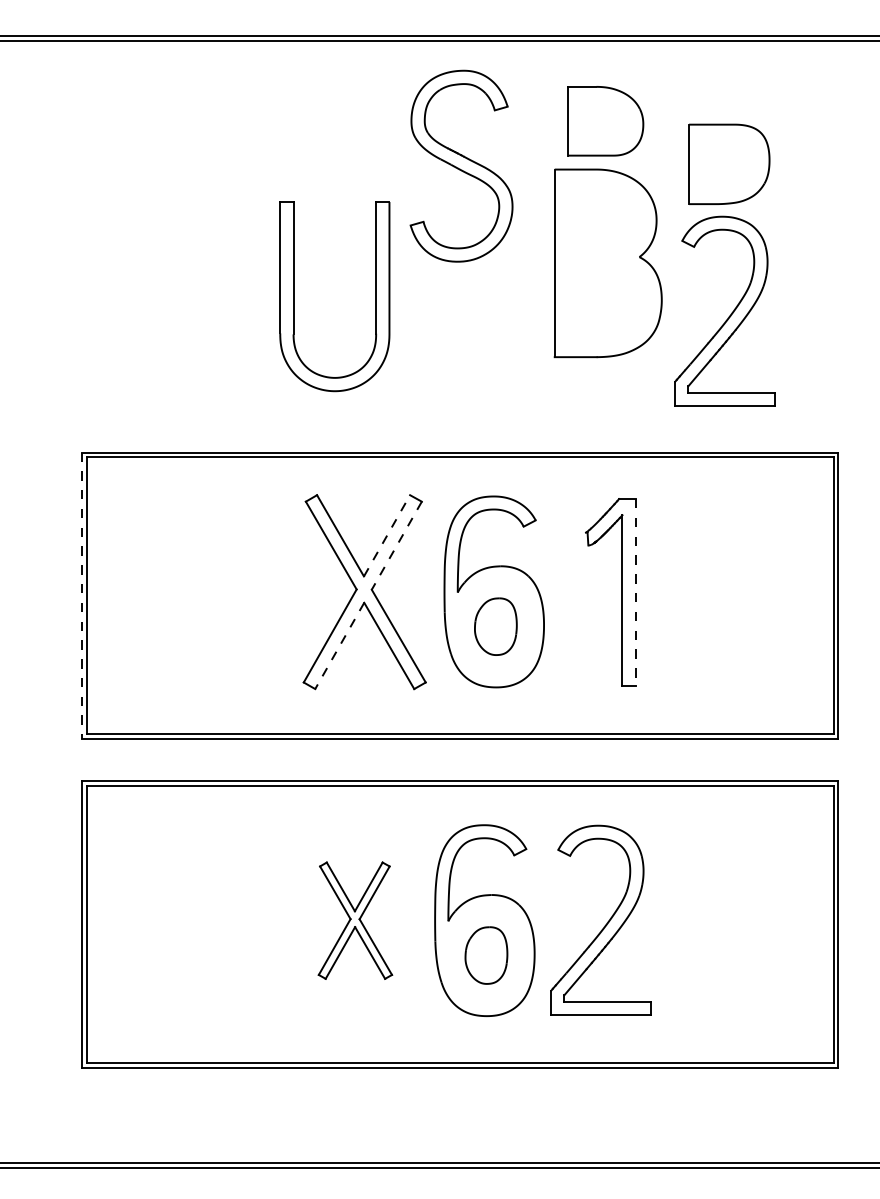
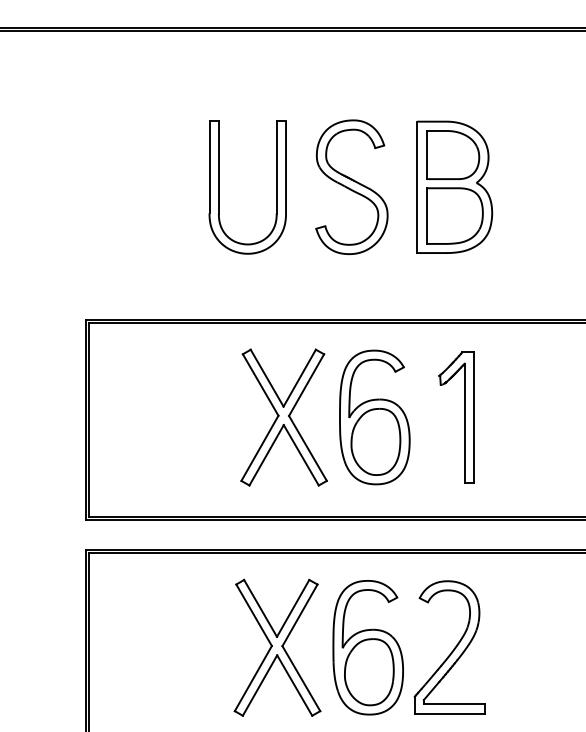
part: (605, 121) -> (452, 155), moved
part: (729, 163) -> (454, 215), moved
part: (461, 165) -> (351, 186), moved
part: (294, 296) -> (219, 187), moved
part: (729, 315) -> (539, 223), removed
line: (387, 535) -> (300, 377), dashed -> solid
line: (396, 545) -> (306, 384), dashed -> solid
line: (635, 592) -> (473, 417), dashed -> solid
line: (82, 596) -> (86, 420), dashed -> solid
part: (495, 626) -> (375, 441), size x1.67
line: (339, 645) -> (266, 455), dashed -> solid
part: (355, 920) -> (277, 647), size x1.67
part: (486, 955) -> (369, 672), size x1.67

